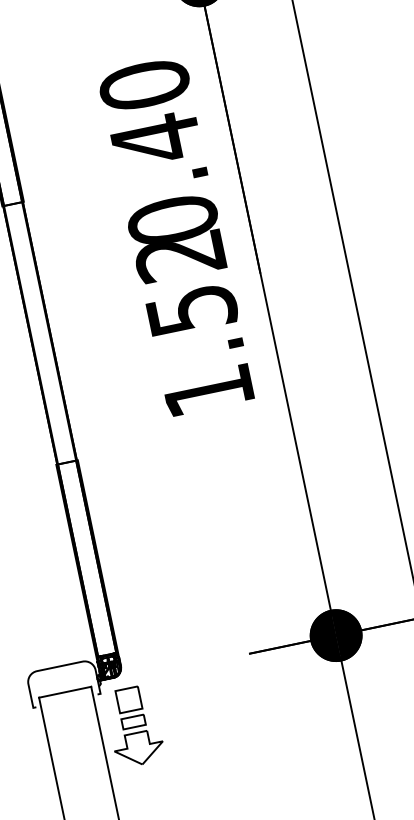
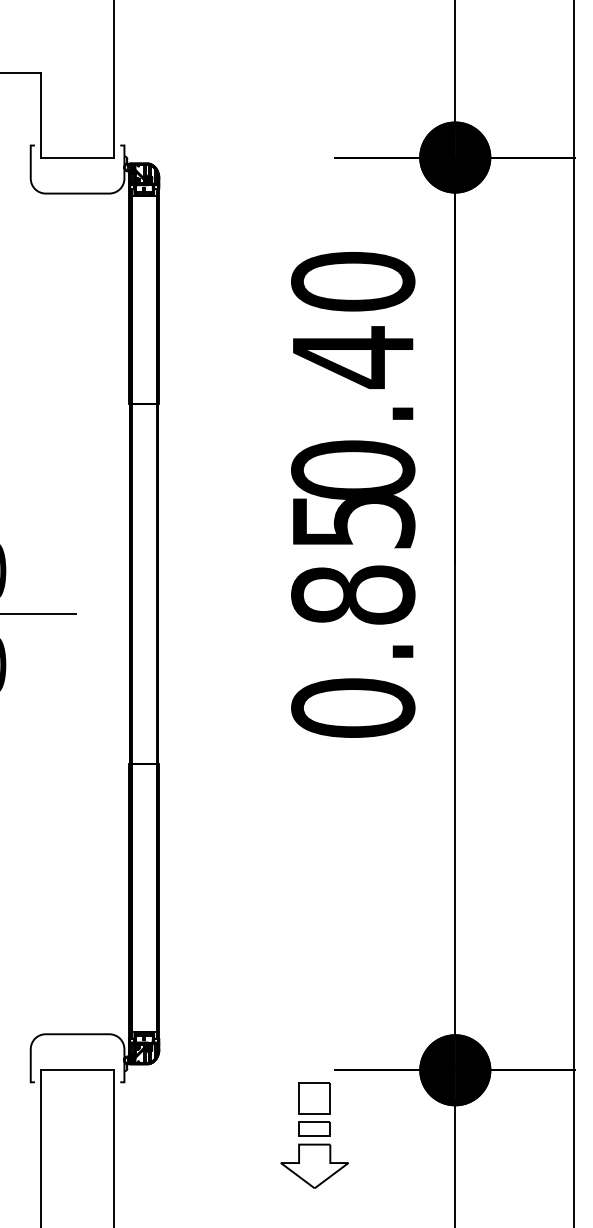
text: (194, 324) -> (353, 615), 1.52 -> 0.85
part: (134, 726) -> (314, 1135), moved

